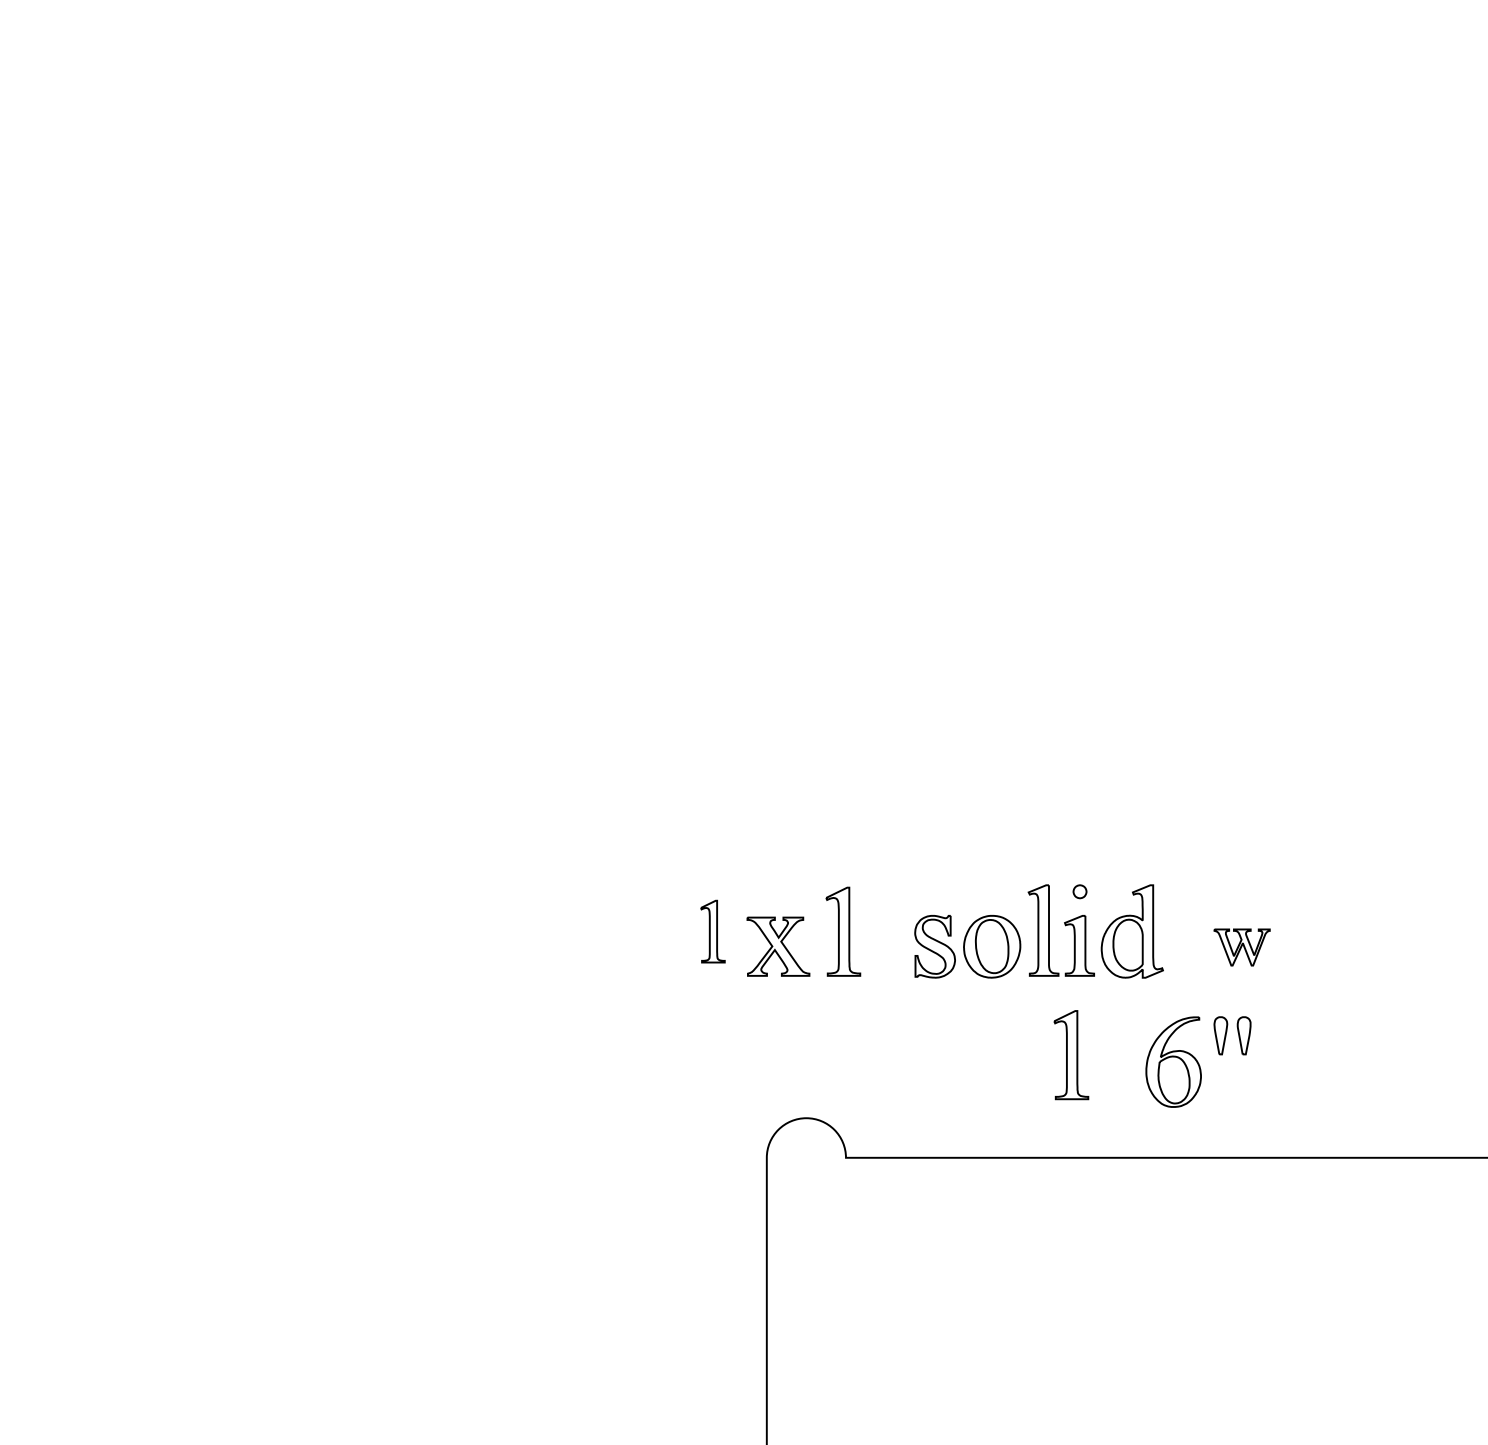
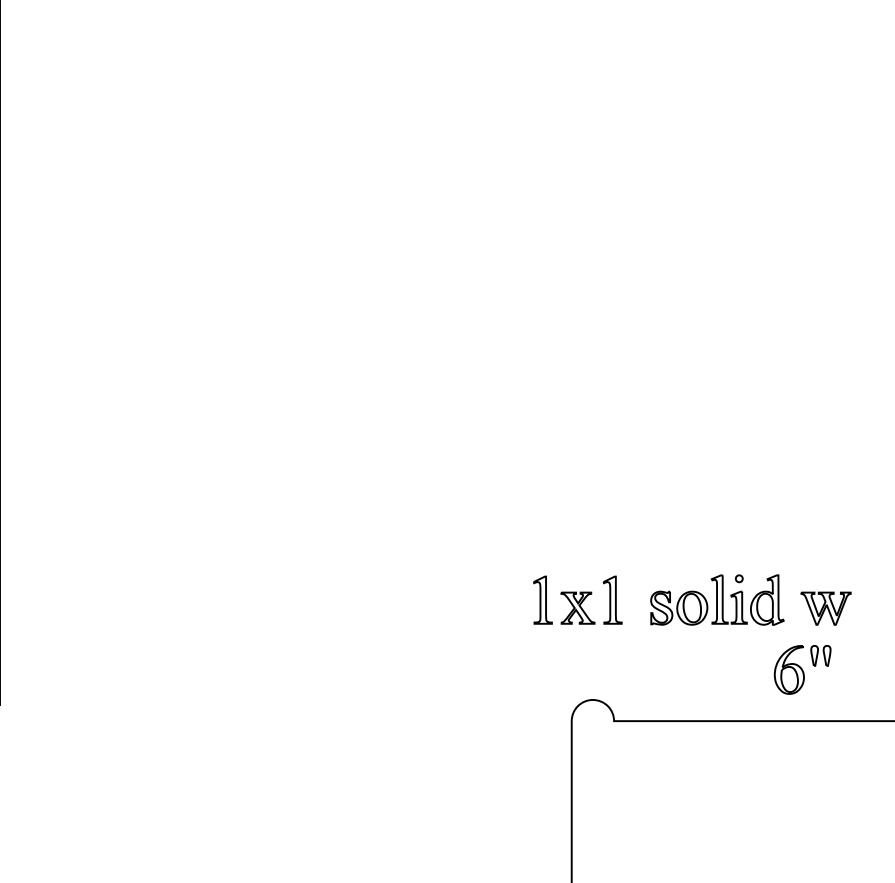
part: (712, 930) -> (542, 599), size x1.43
part: (1241, 947) -> (825, 608), size x1.67
part: (1071, 1053) -> (734, 665), removed

